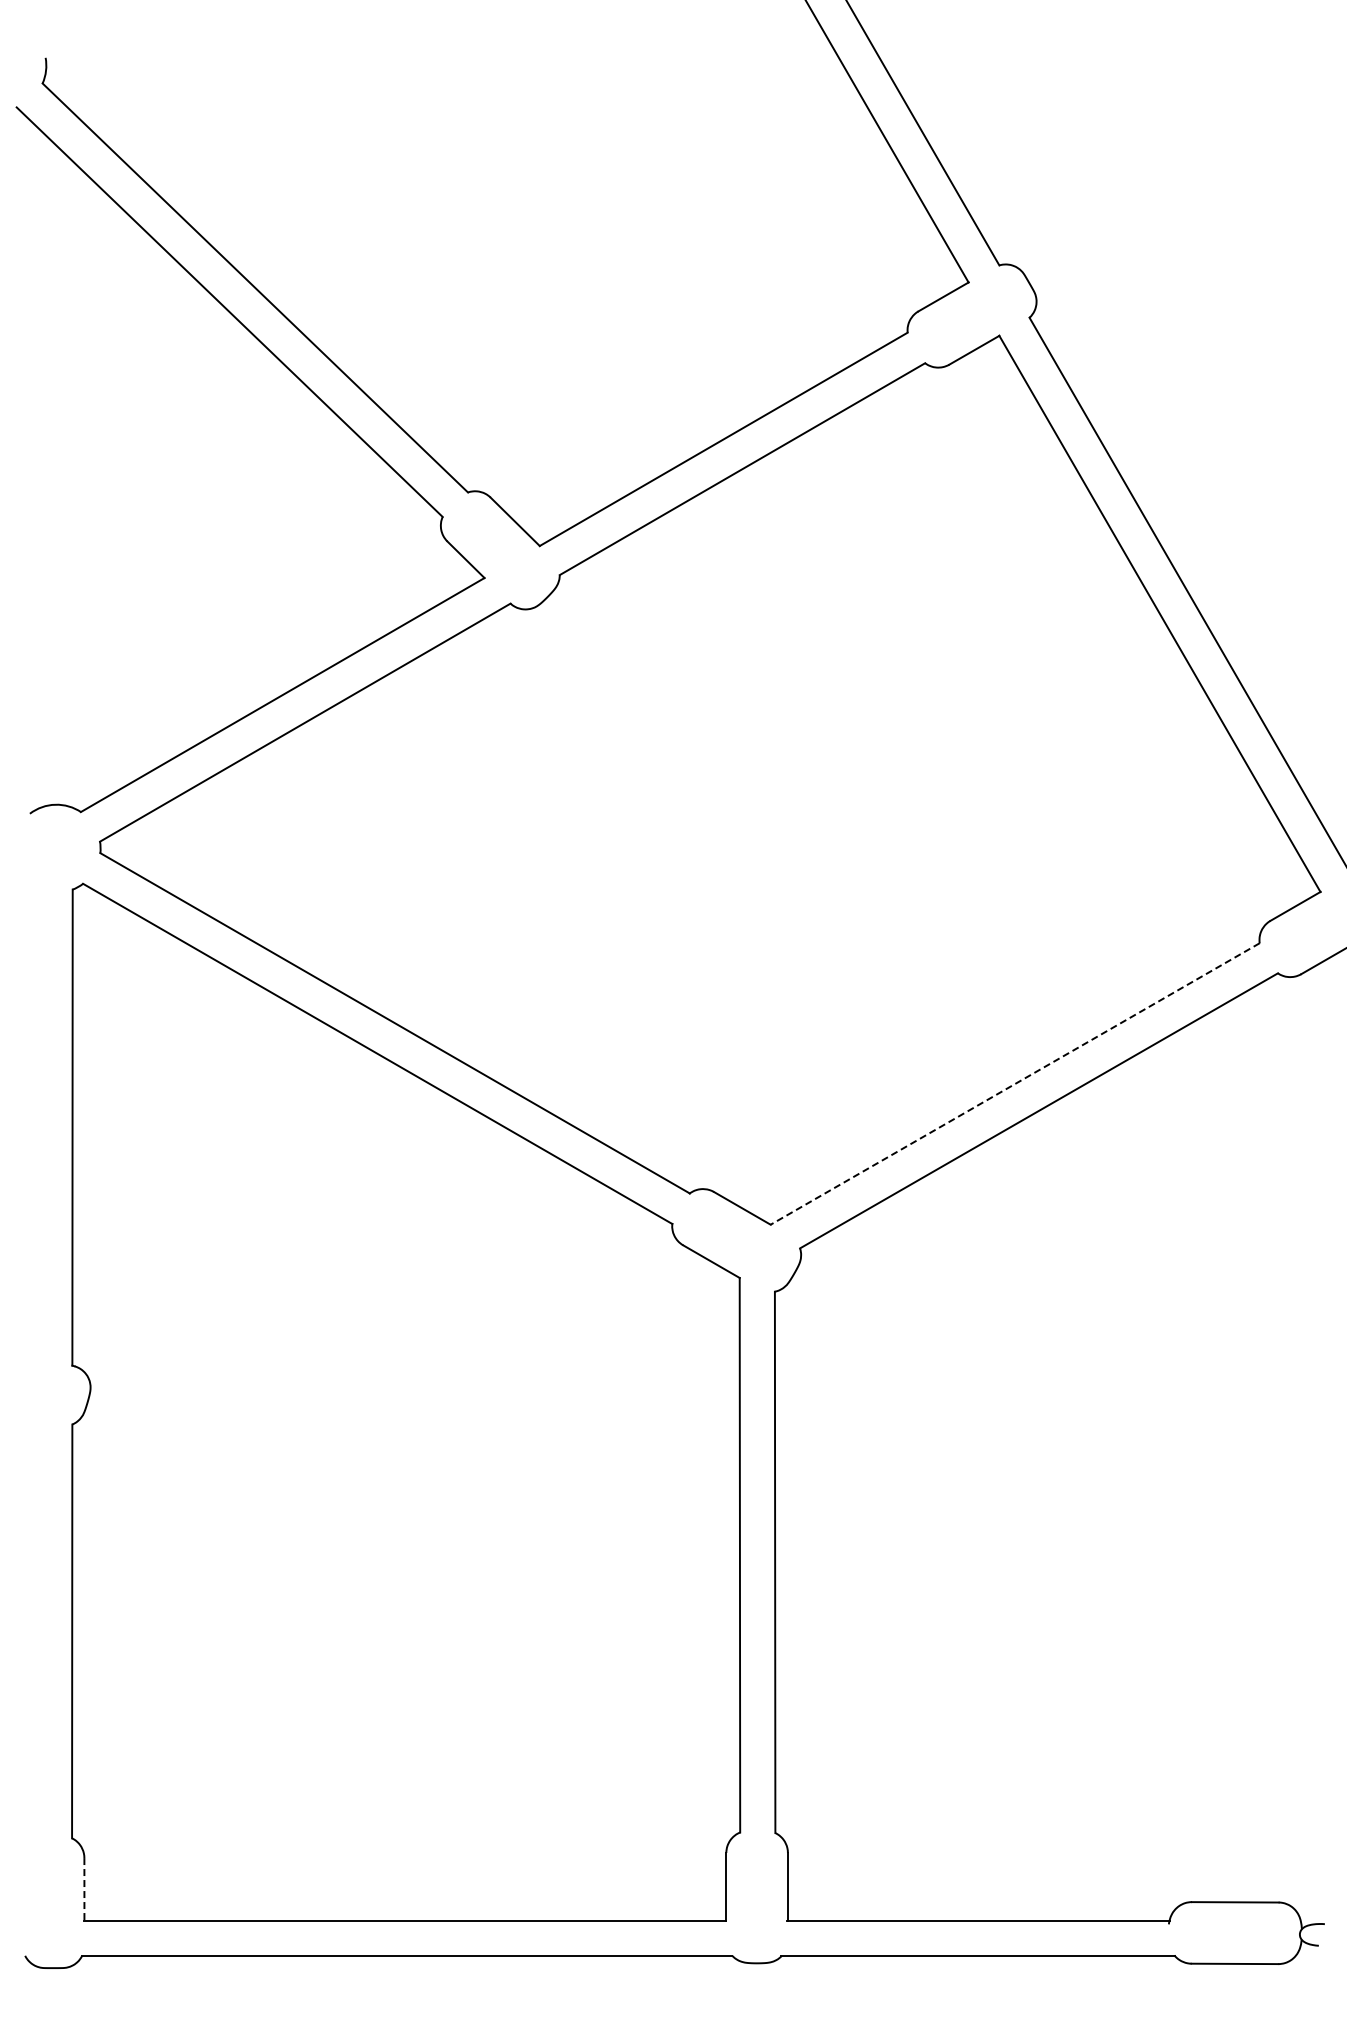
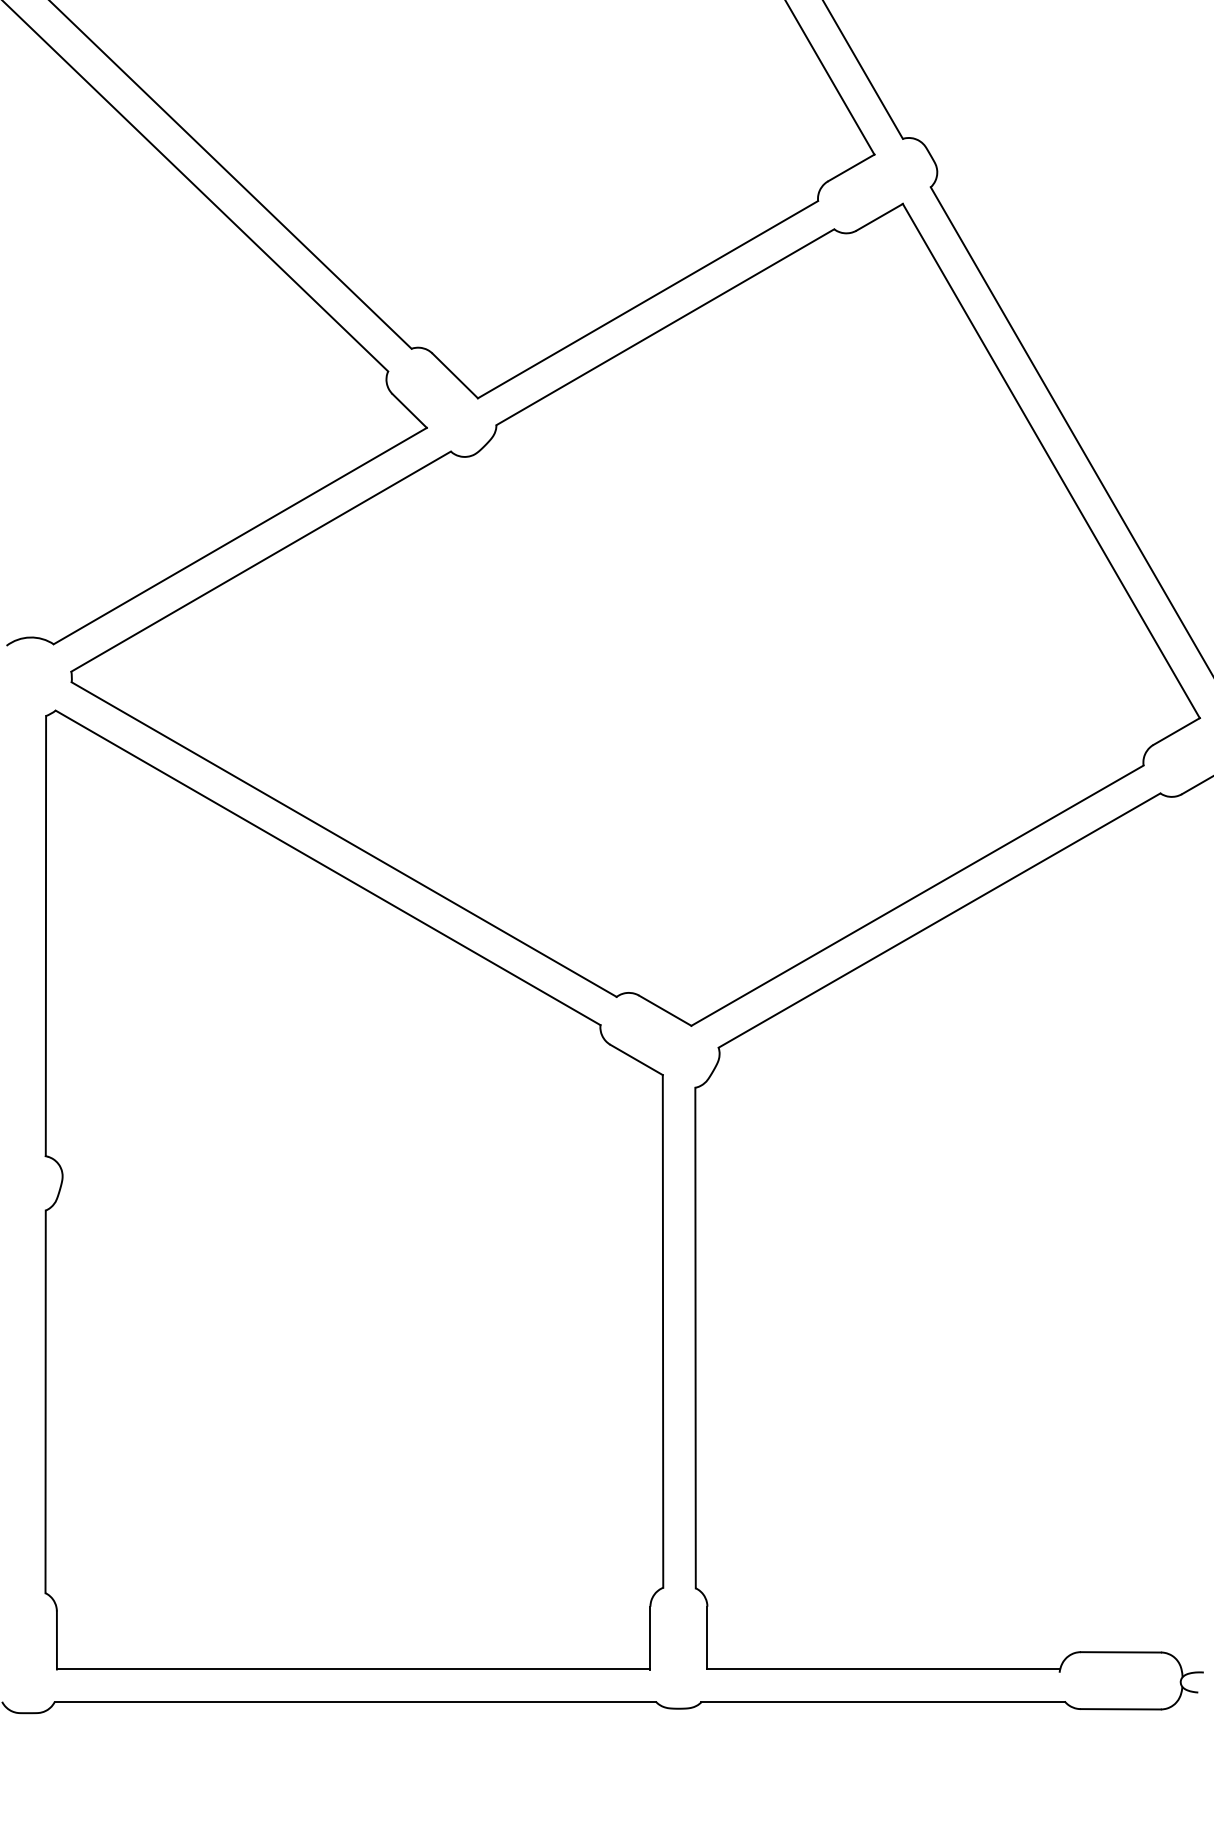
line: (1014, 1084) -> (916, 896), dashed -> solid
line: (84, 1889) -> (57, 1640), dashed -> solid

